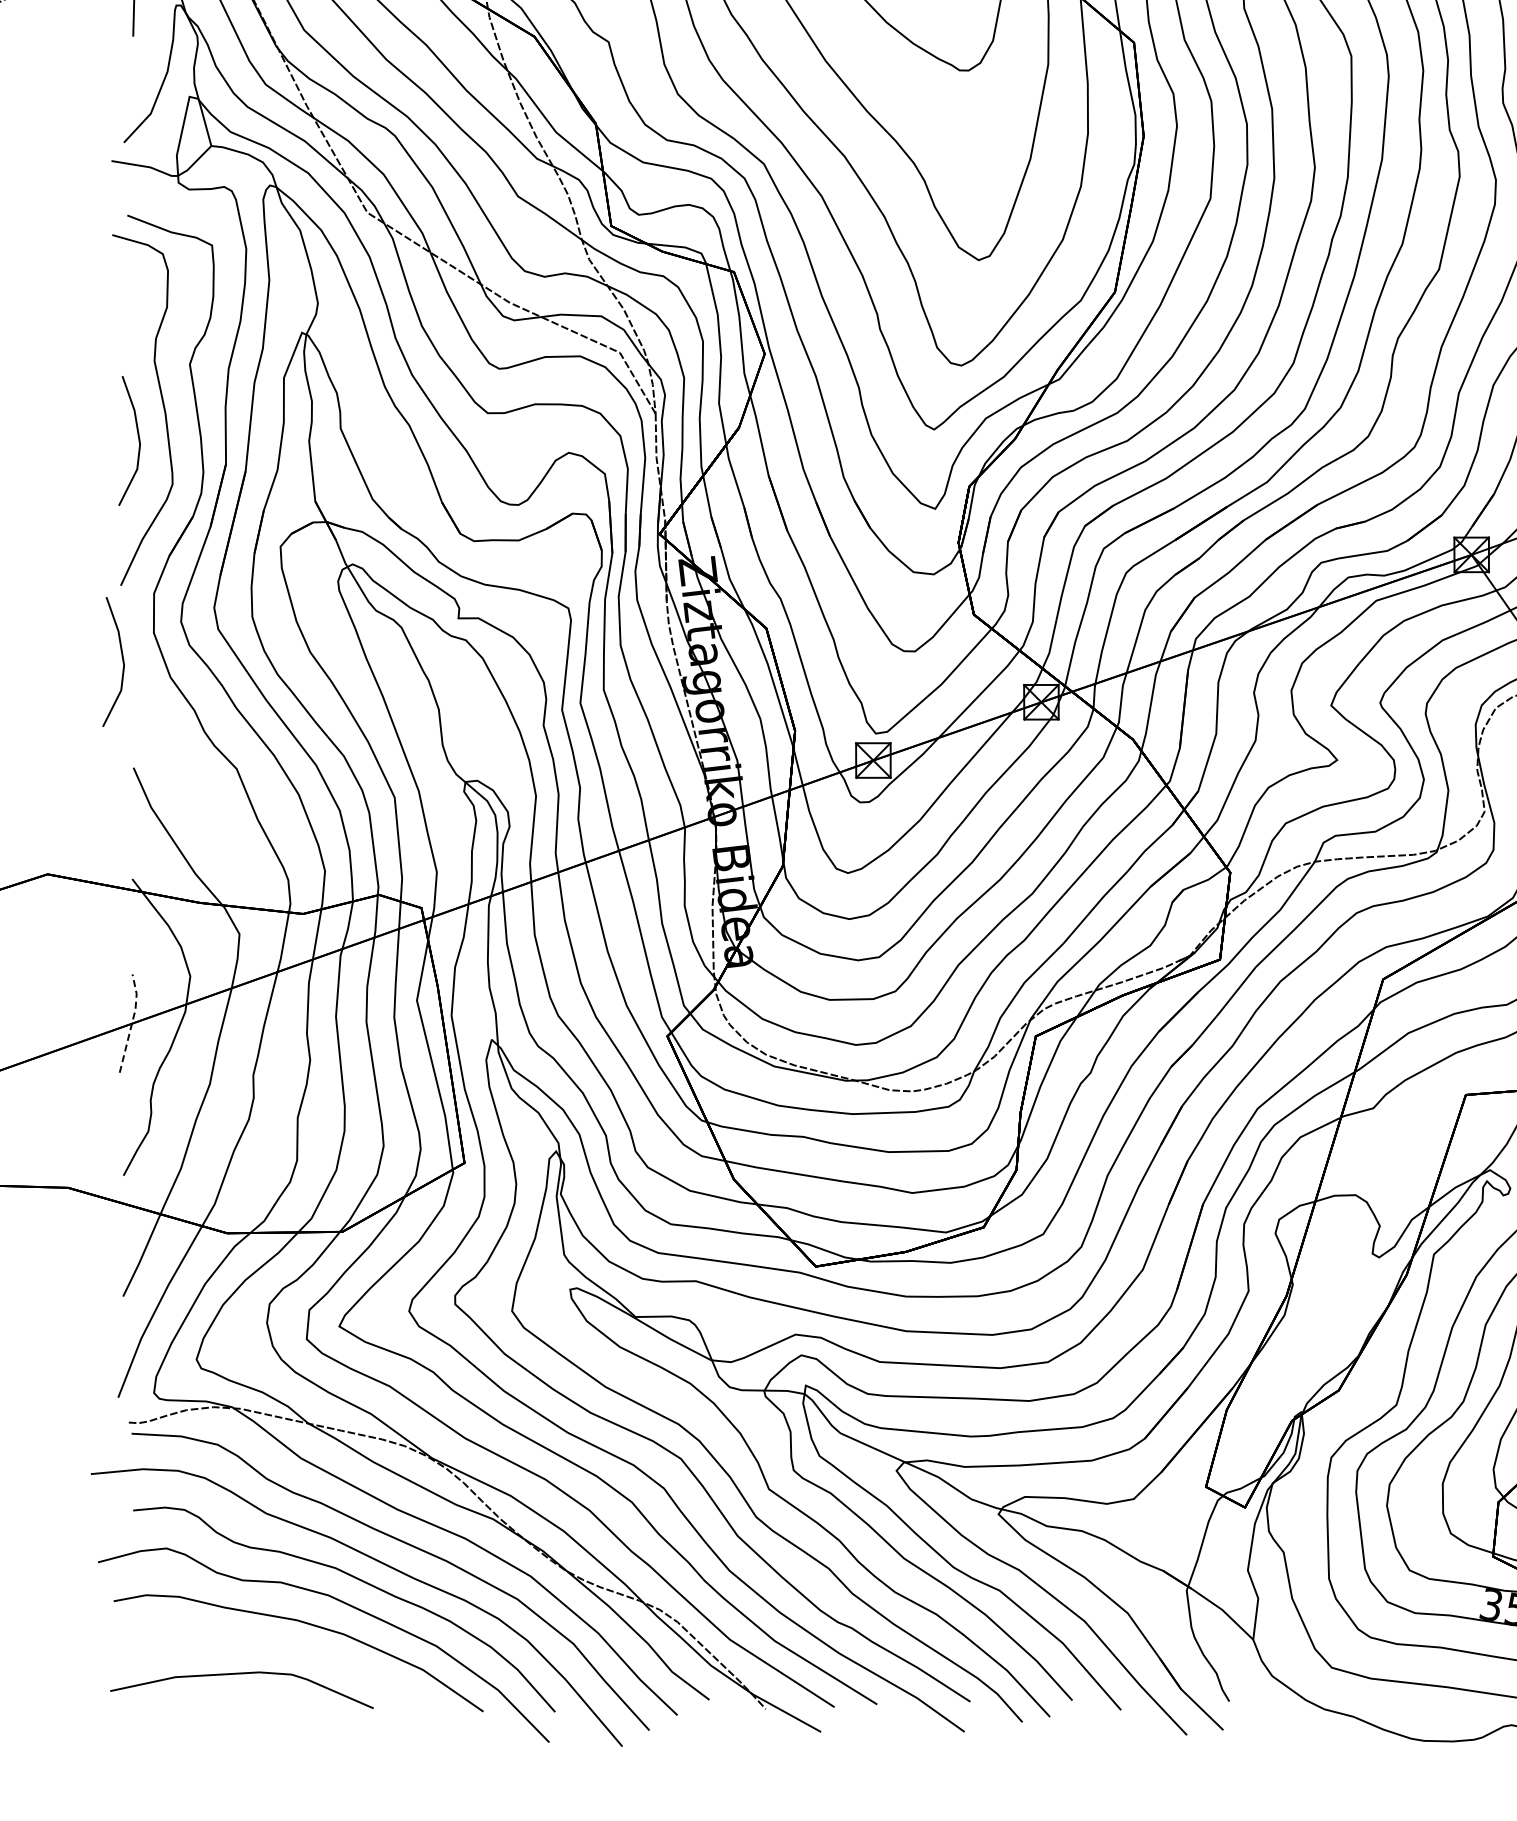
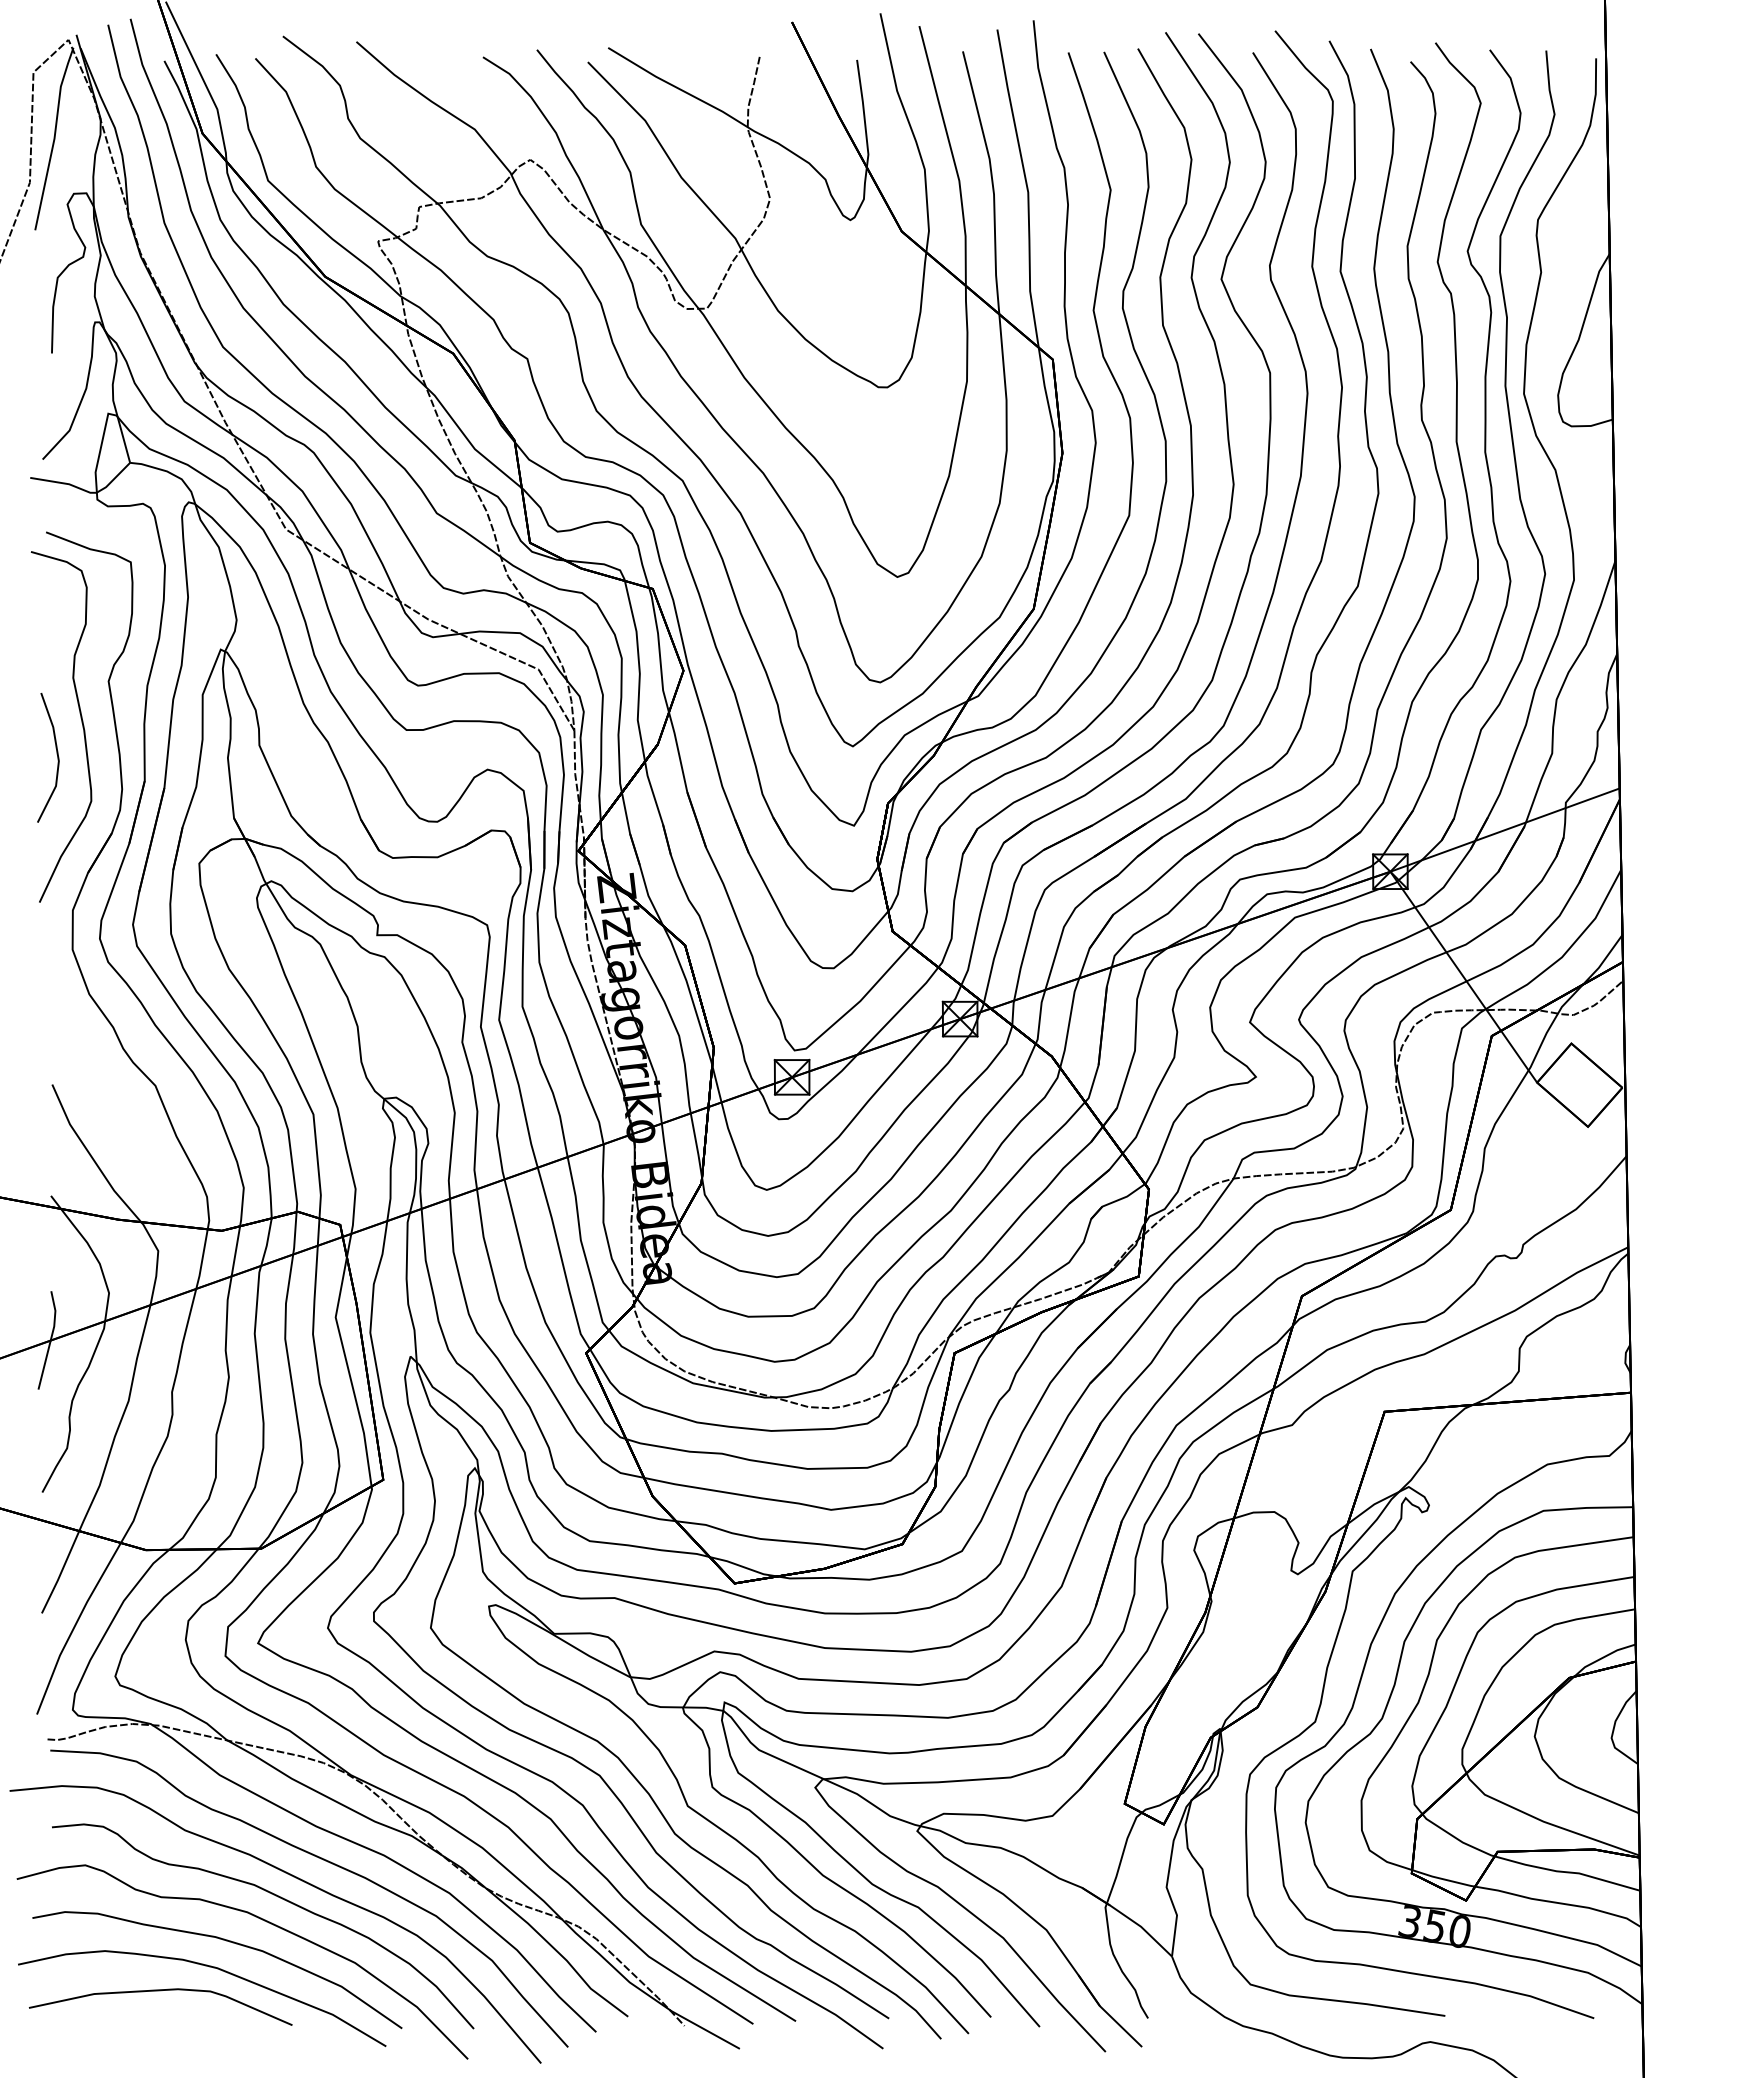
line: (121, 658) -> (40, 975), removed
line: (132, 1021) -> (51, 1338), dashed -> solid
curve: (290, 1650) -> (209, 1967), added

